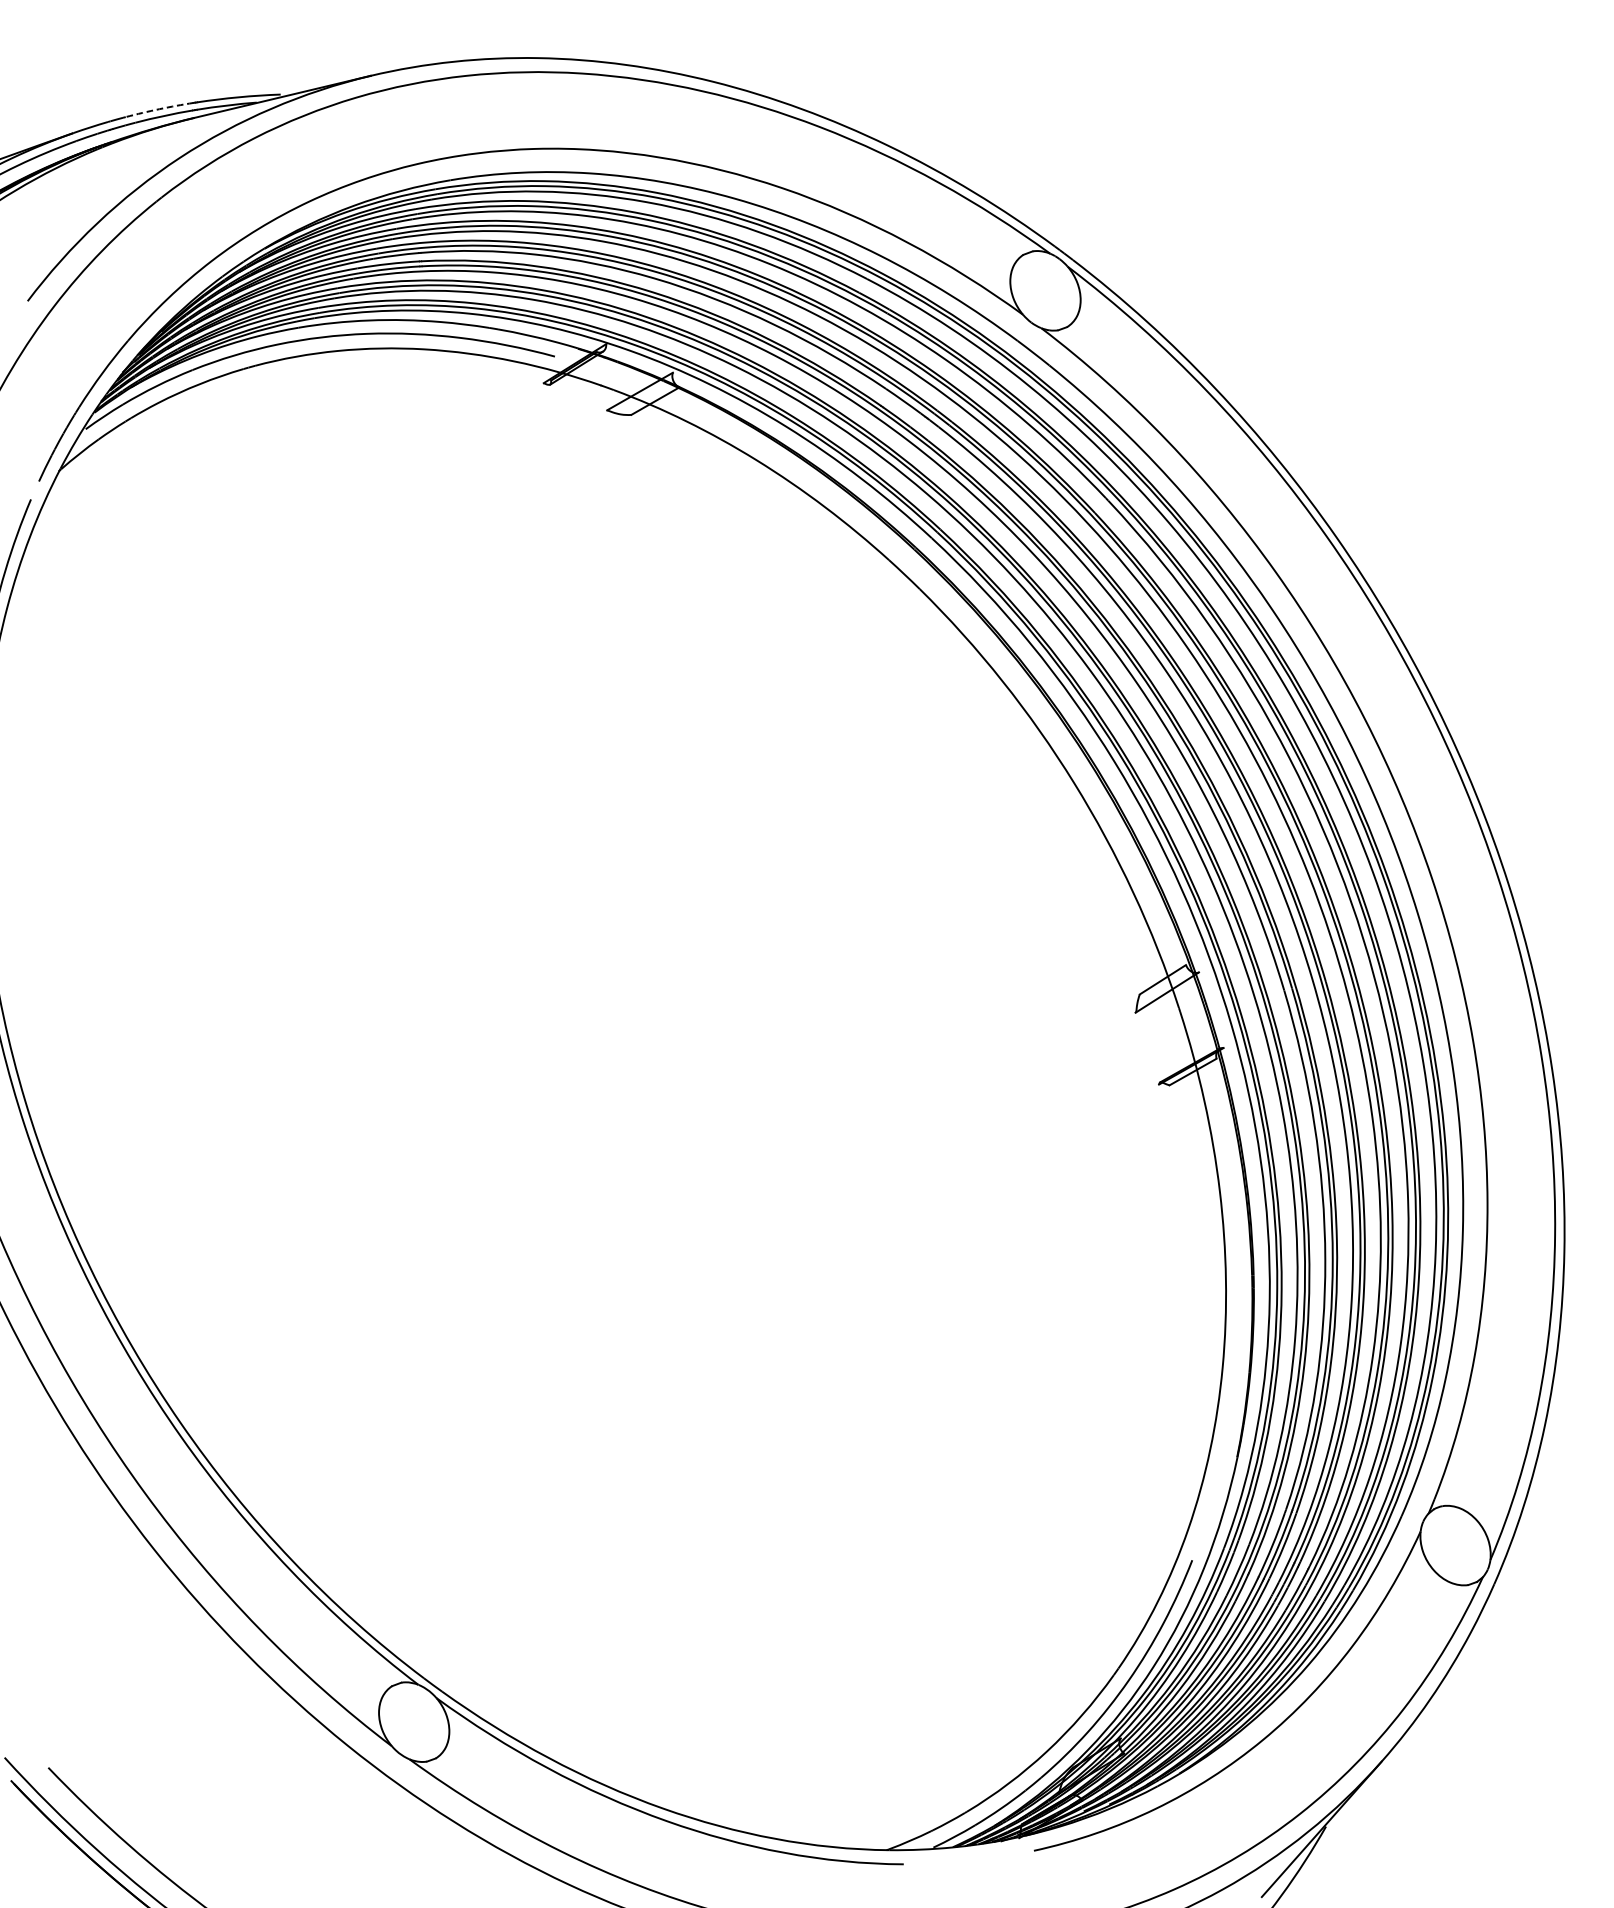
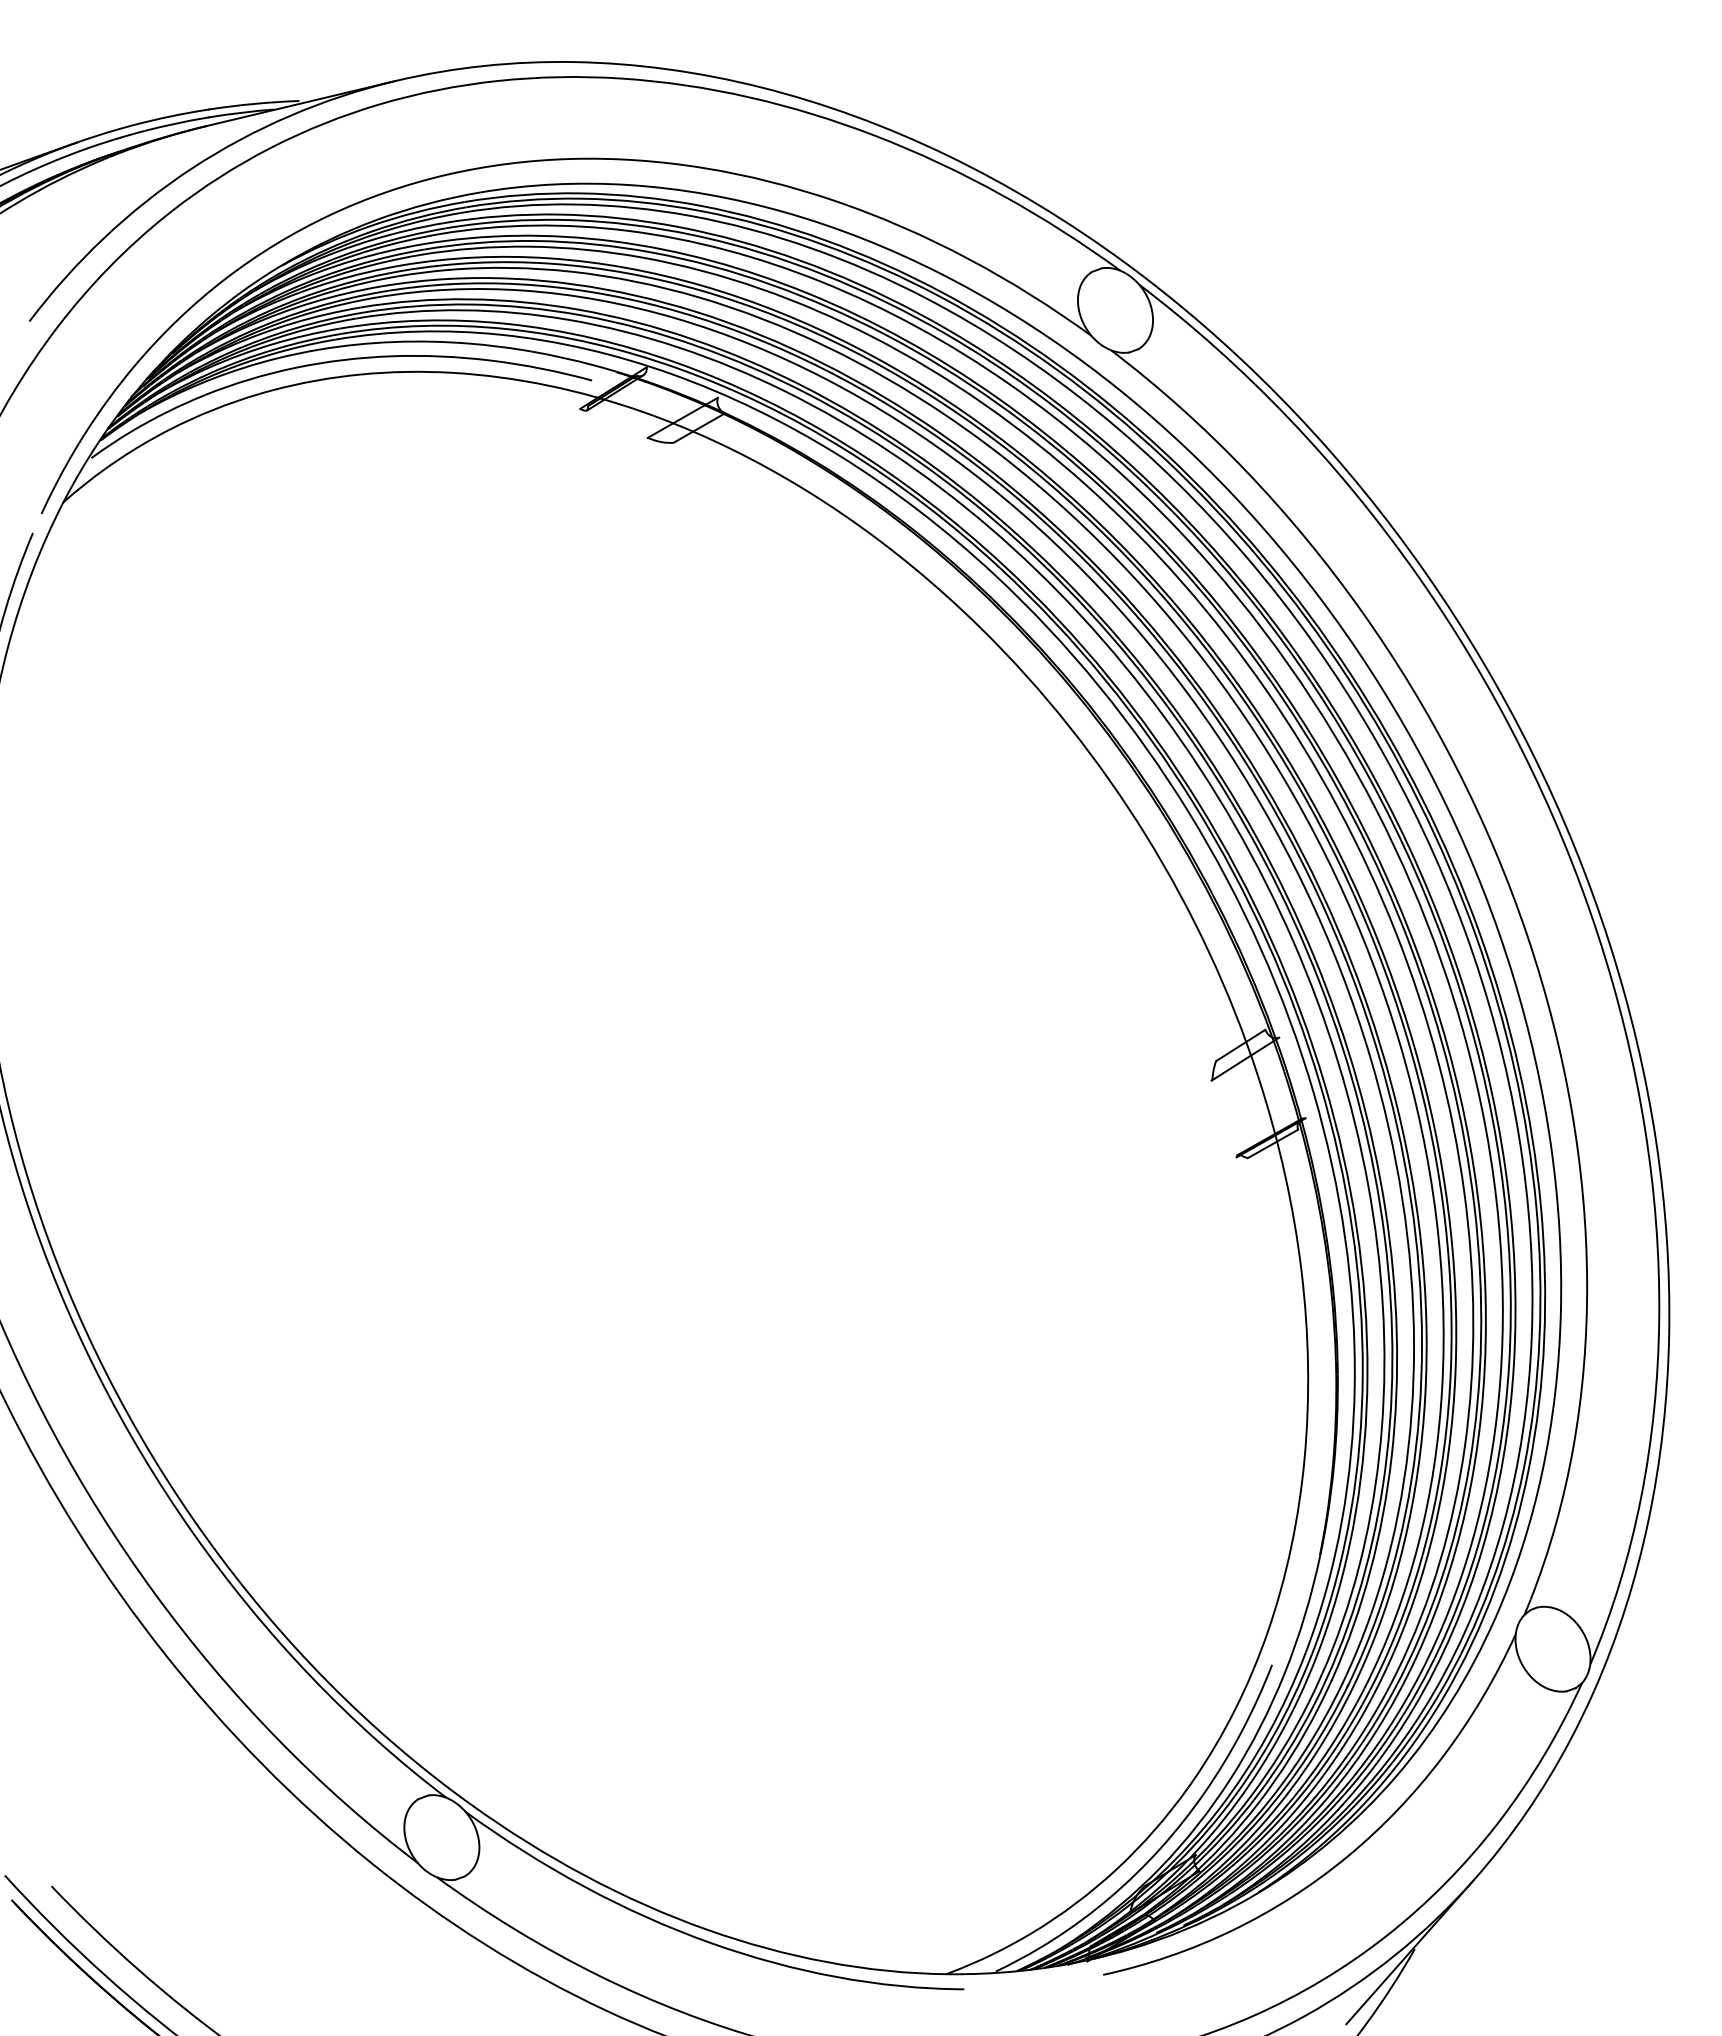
arc: (159, 109) -> (170, 116), dashed -> solid

